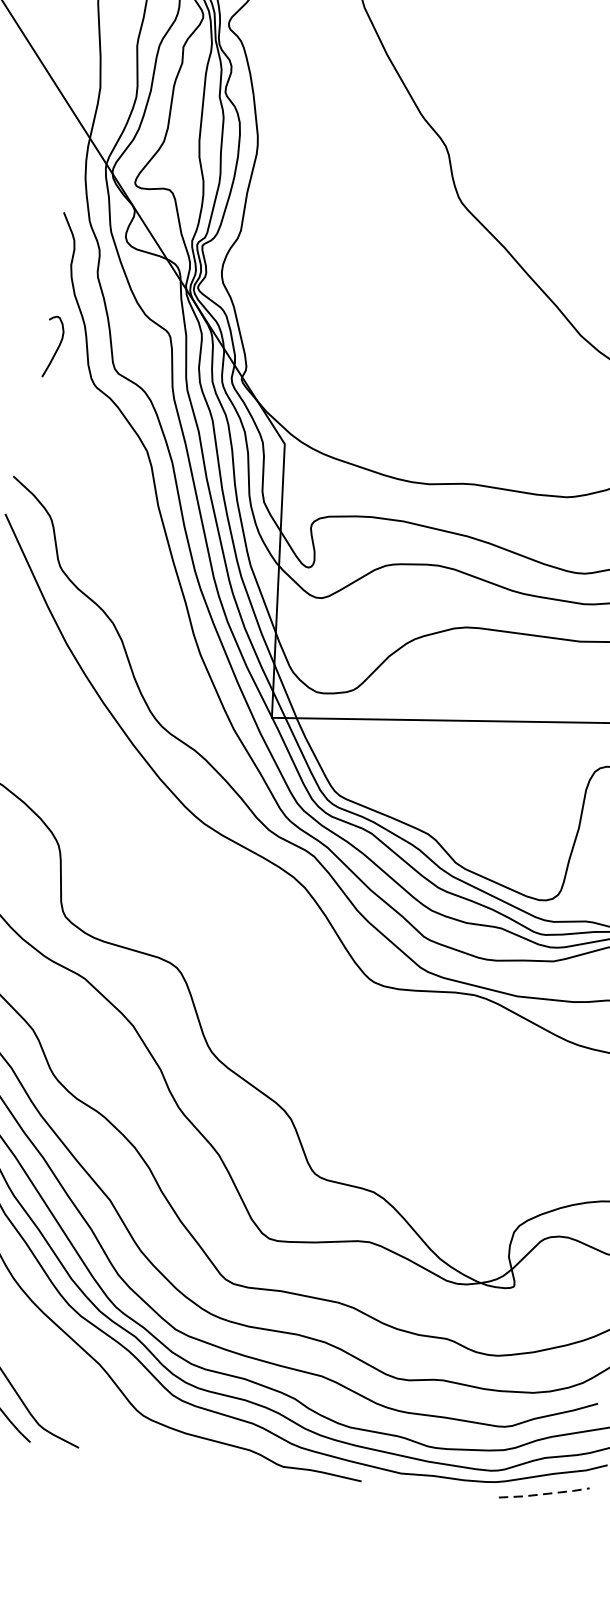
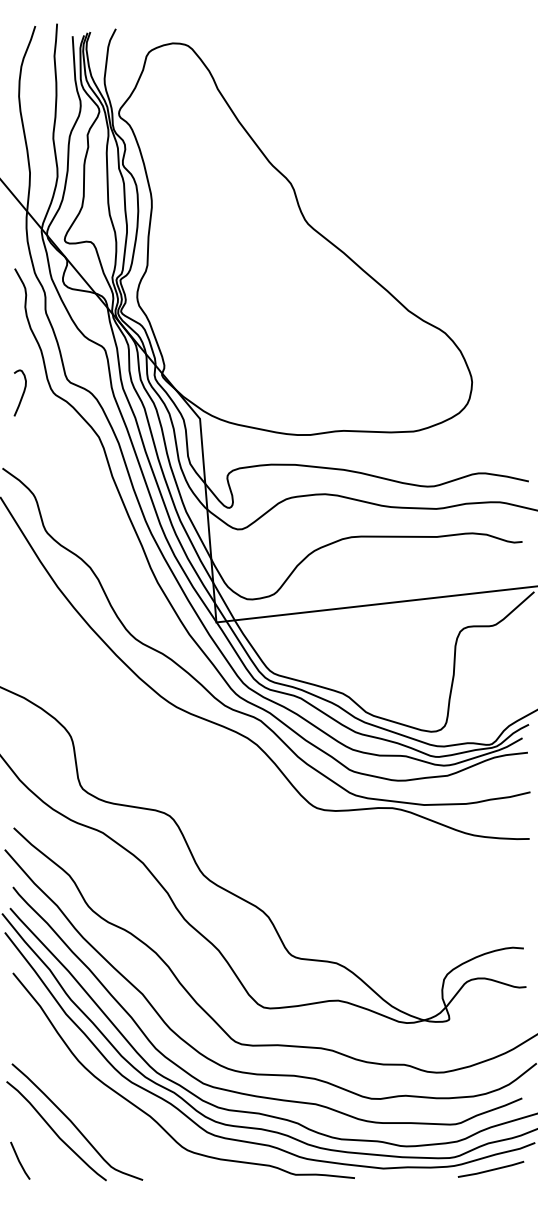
curve: (56, 346) -> (22, 392), moved
line: (544, 1494) -> (491, 1170), dashed -> solid

